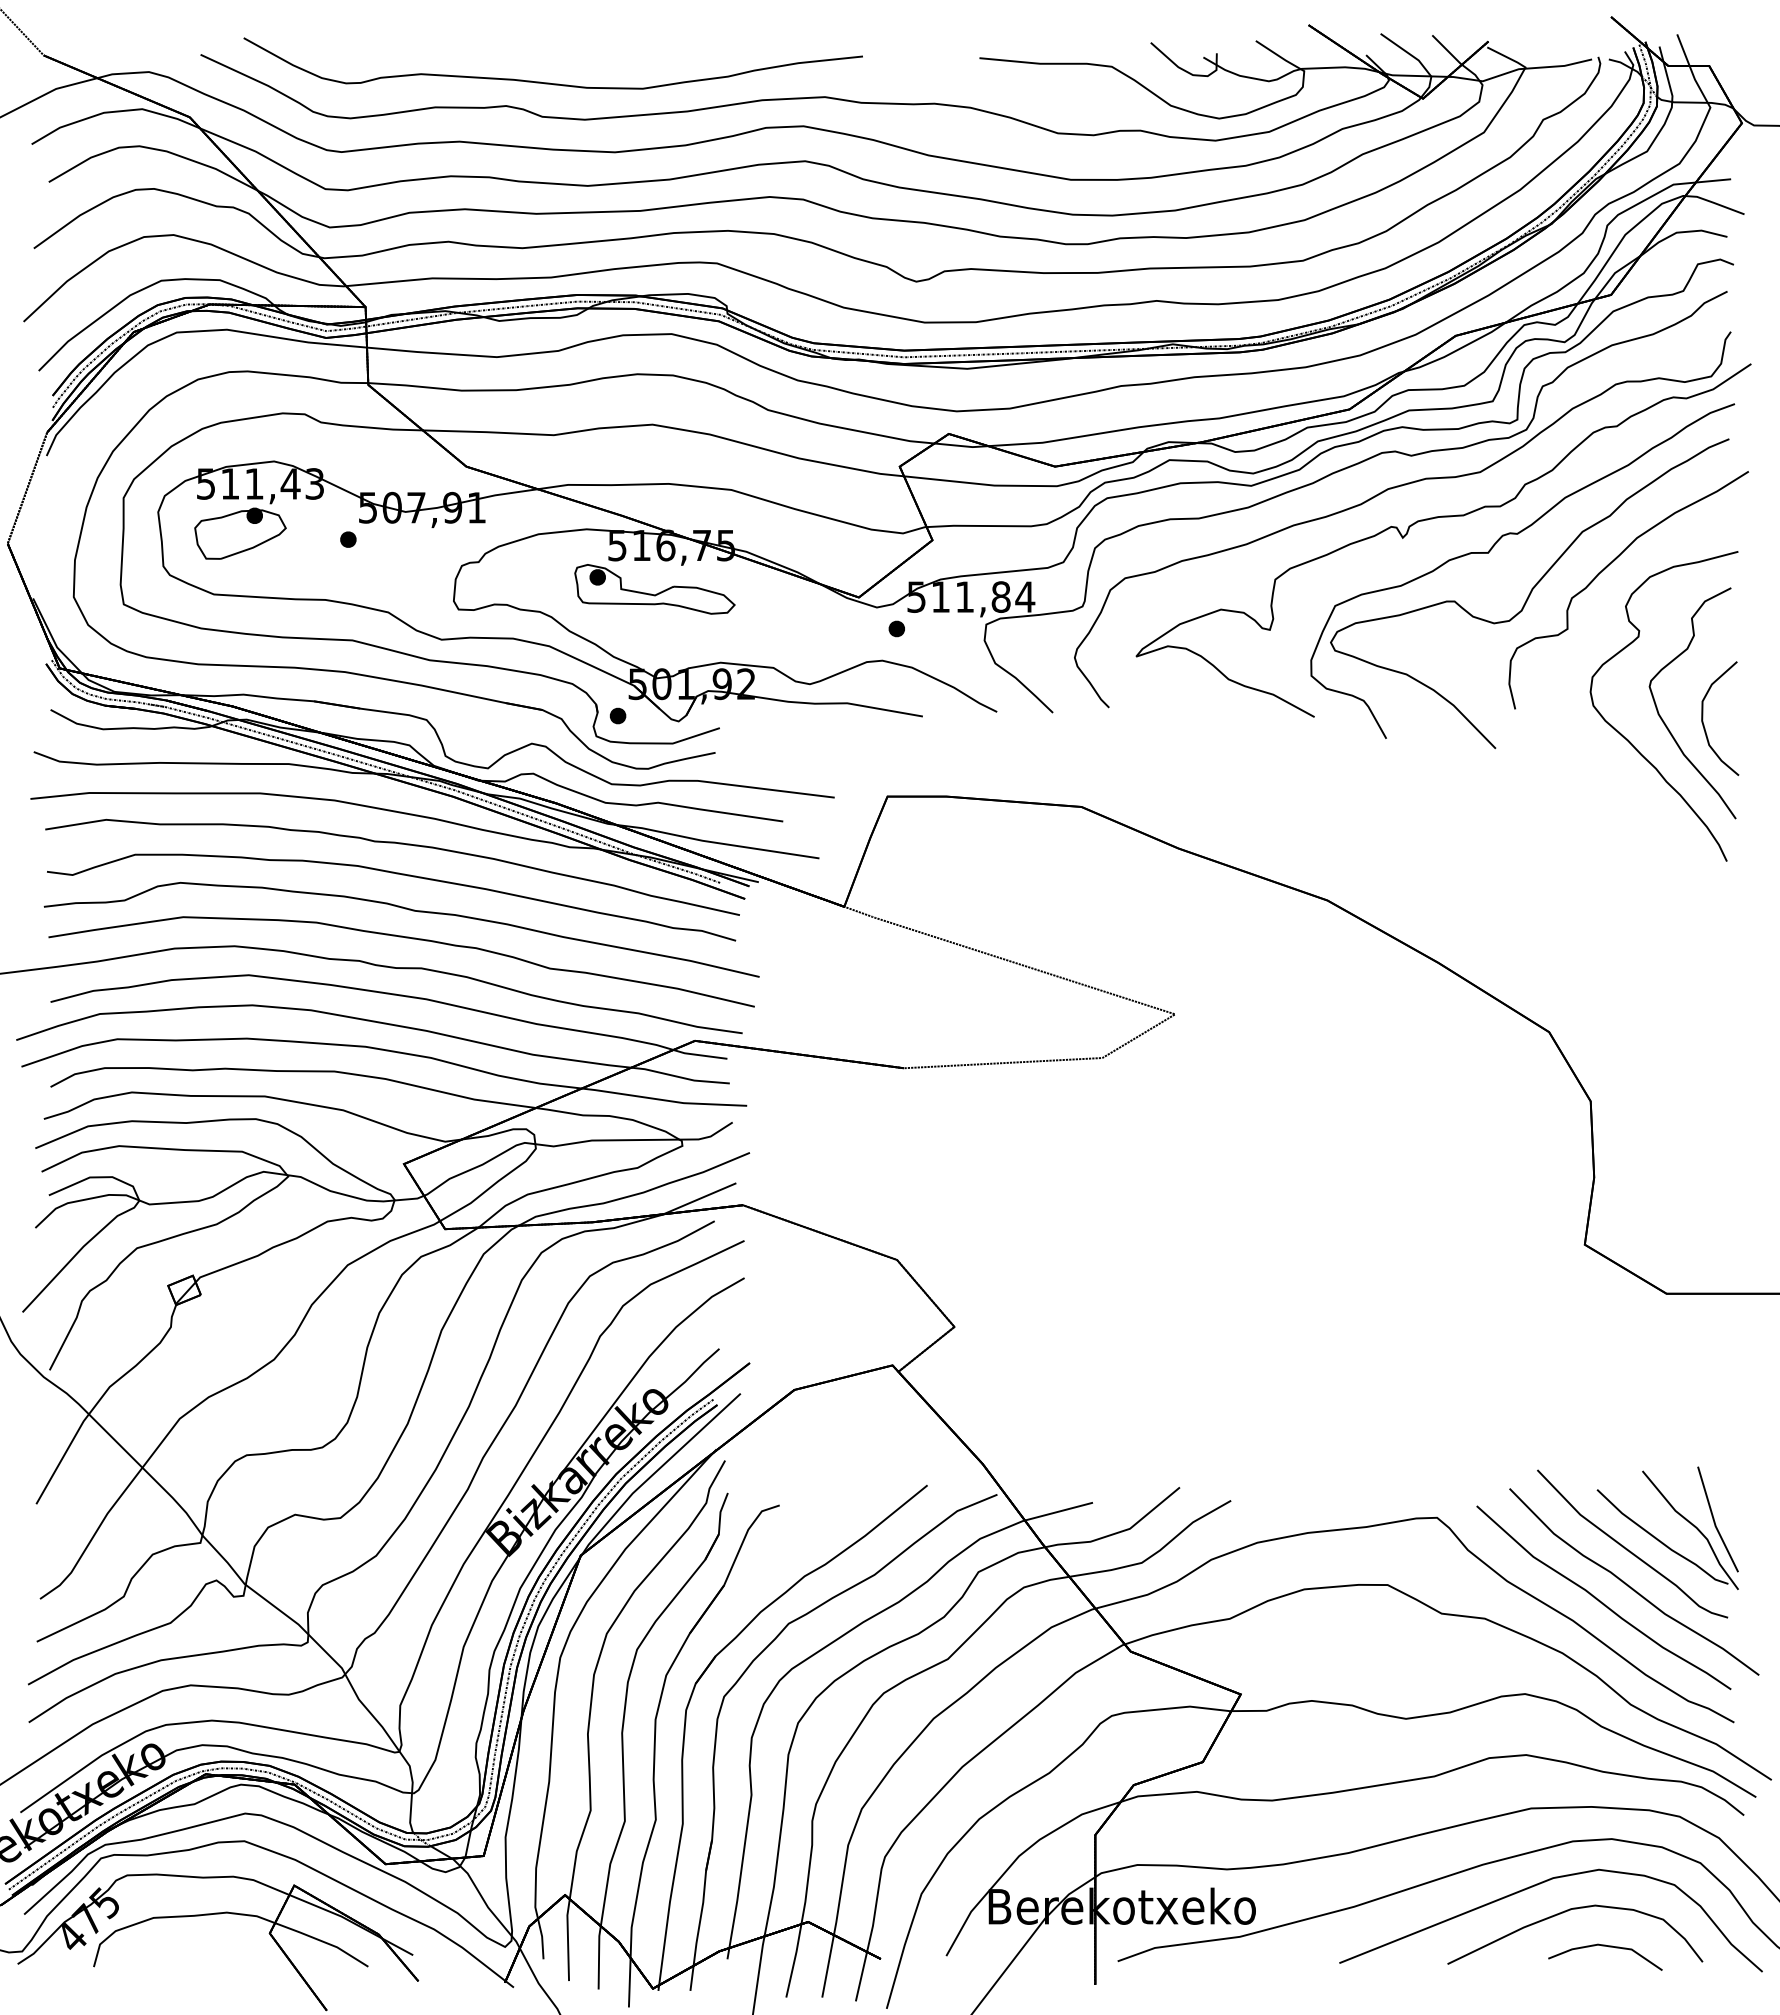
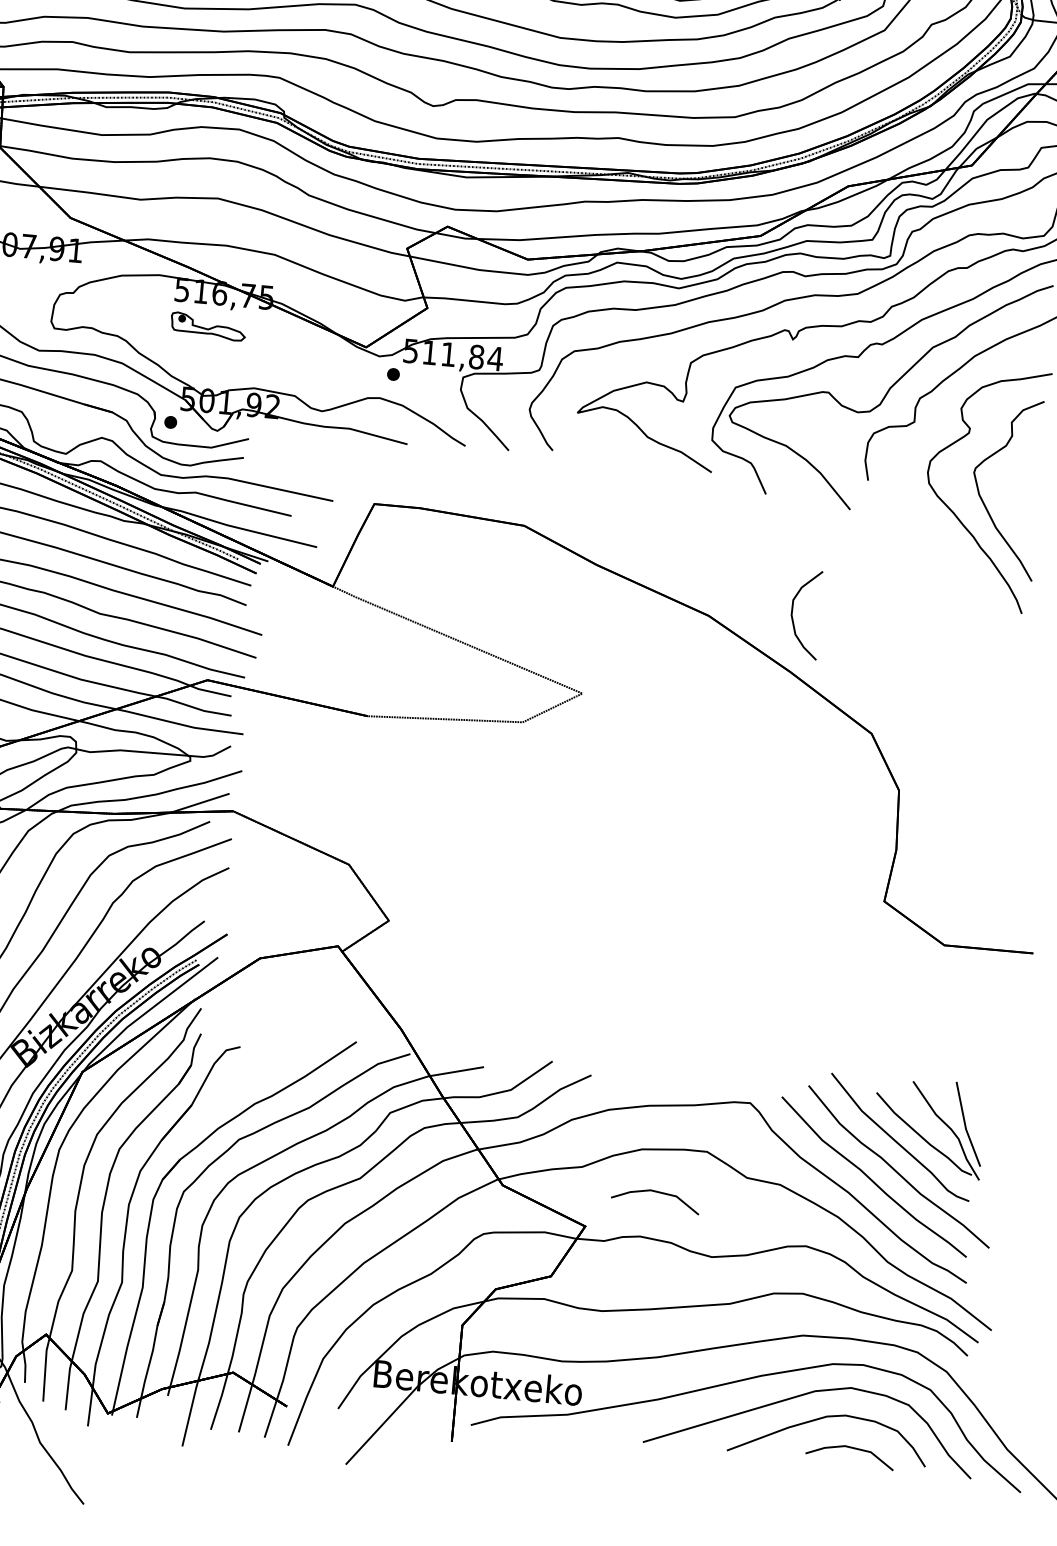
part: (654, 589) -> (208, 326), size x0.6
part: (1703, 718) -> (792, 613), moved
part: (1330, 1643) -> (658, 1193), added

